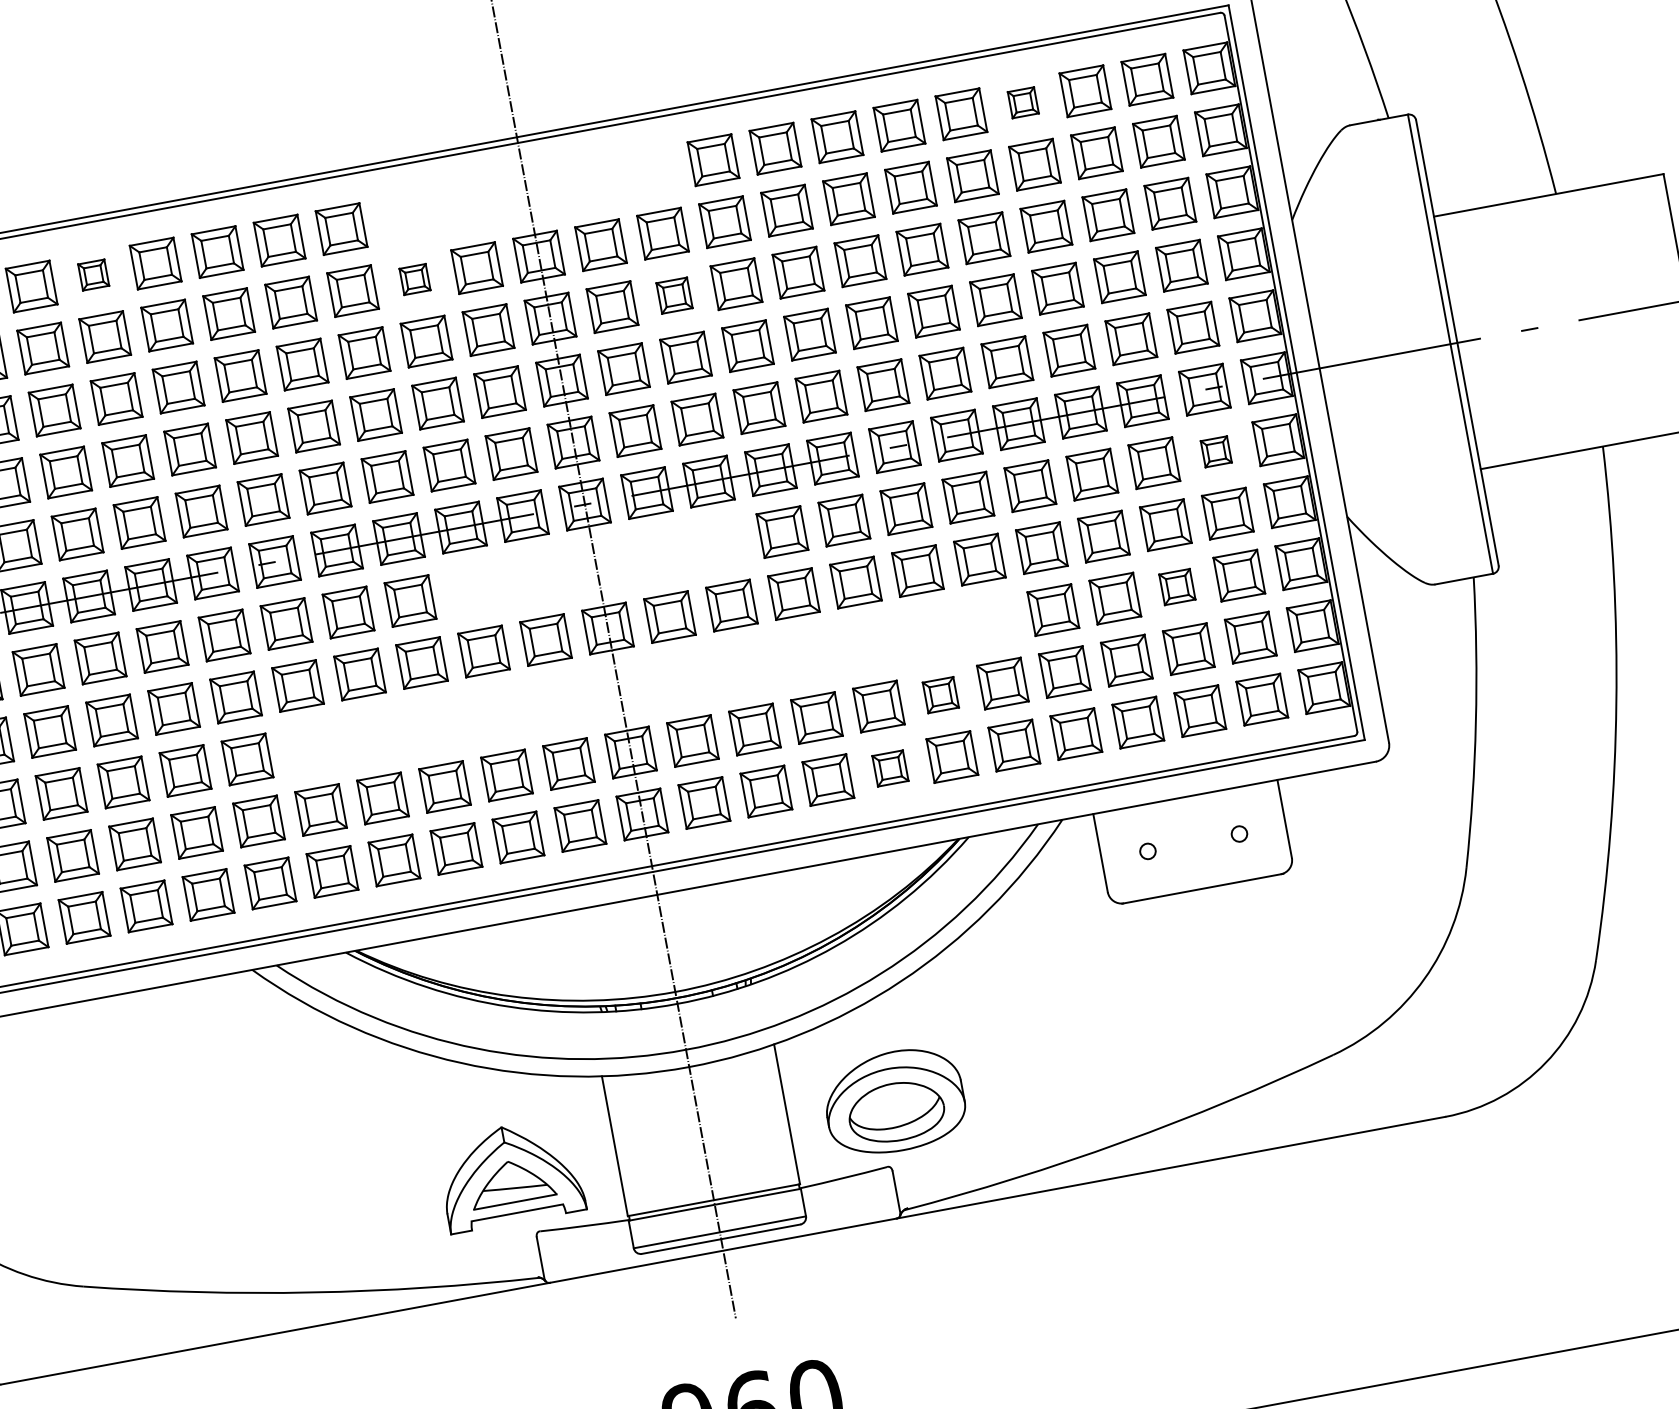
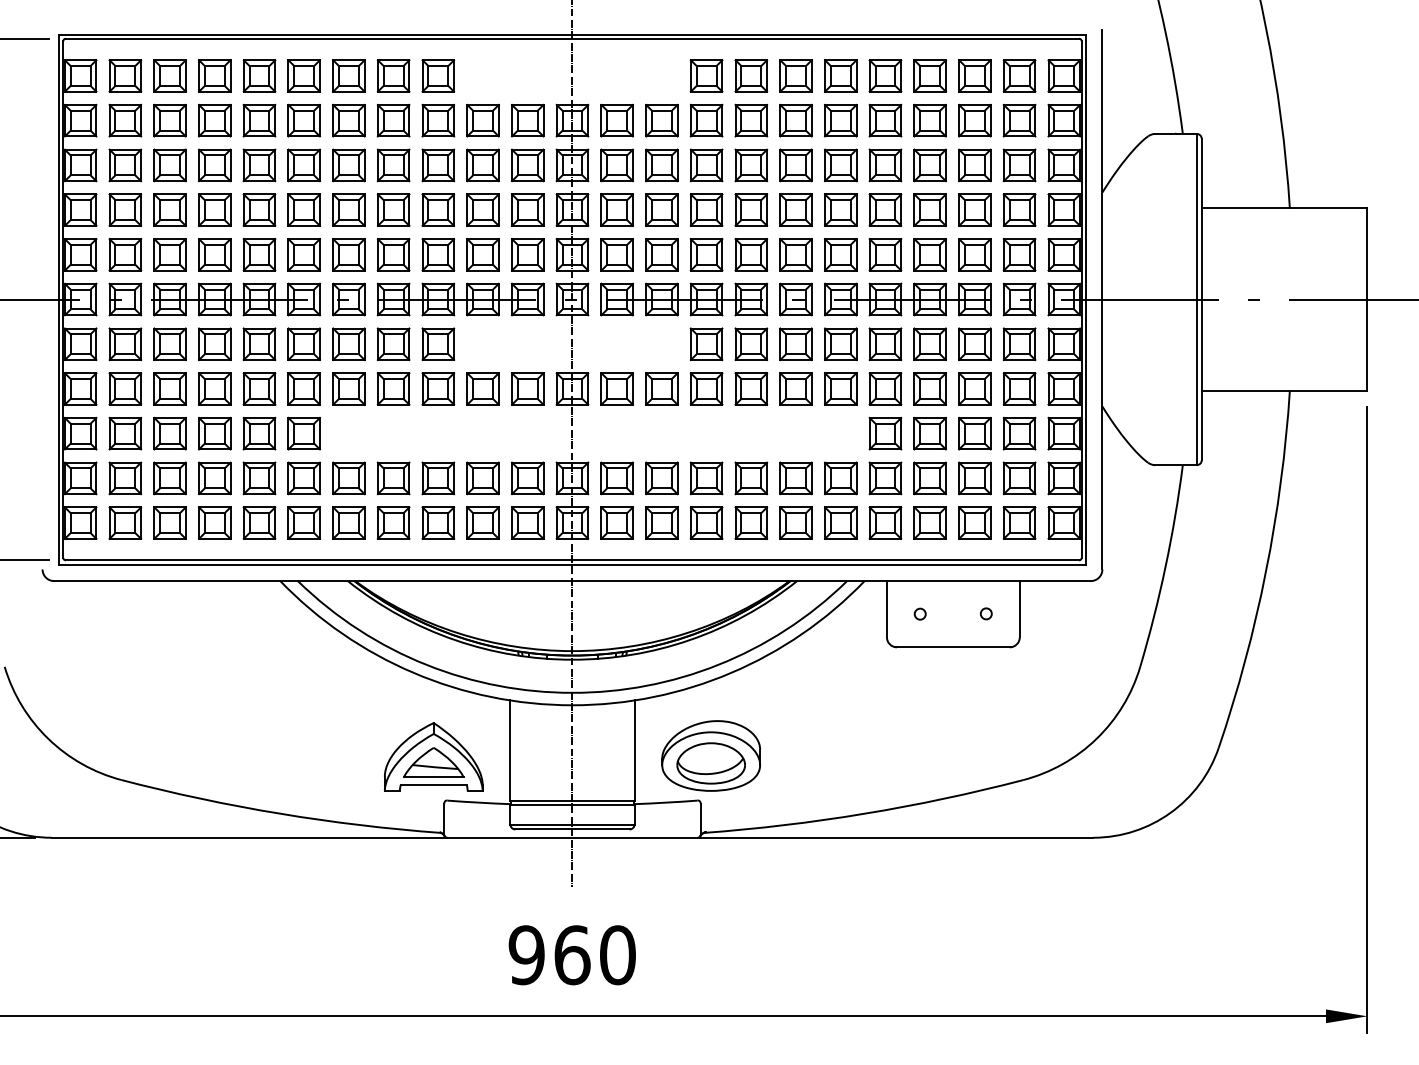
part: (1022, 102) -> (929, 75), size x1.67
part: (93, 274) -> (259, 75), size x1.67
part: (414, 279) -> (482, 120), size x1.67
part: (673, 295) -> (661, 165), size x1.43
part: (1216, 452) -> (1019, 344), size x1.67
part: (1176, 586) -> (974, 433), size x1.43
part: (940, 695) -> (795, 478), size x1.43
part: (890, 767) -> (751, 522), size x1.43

